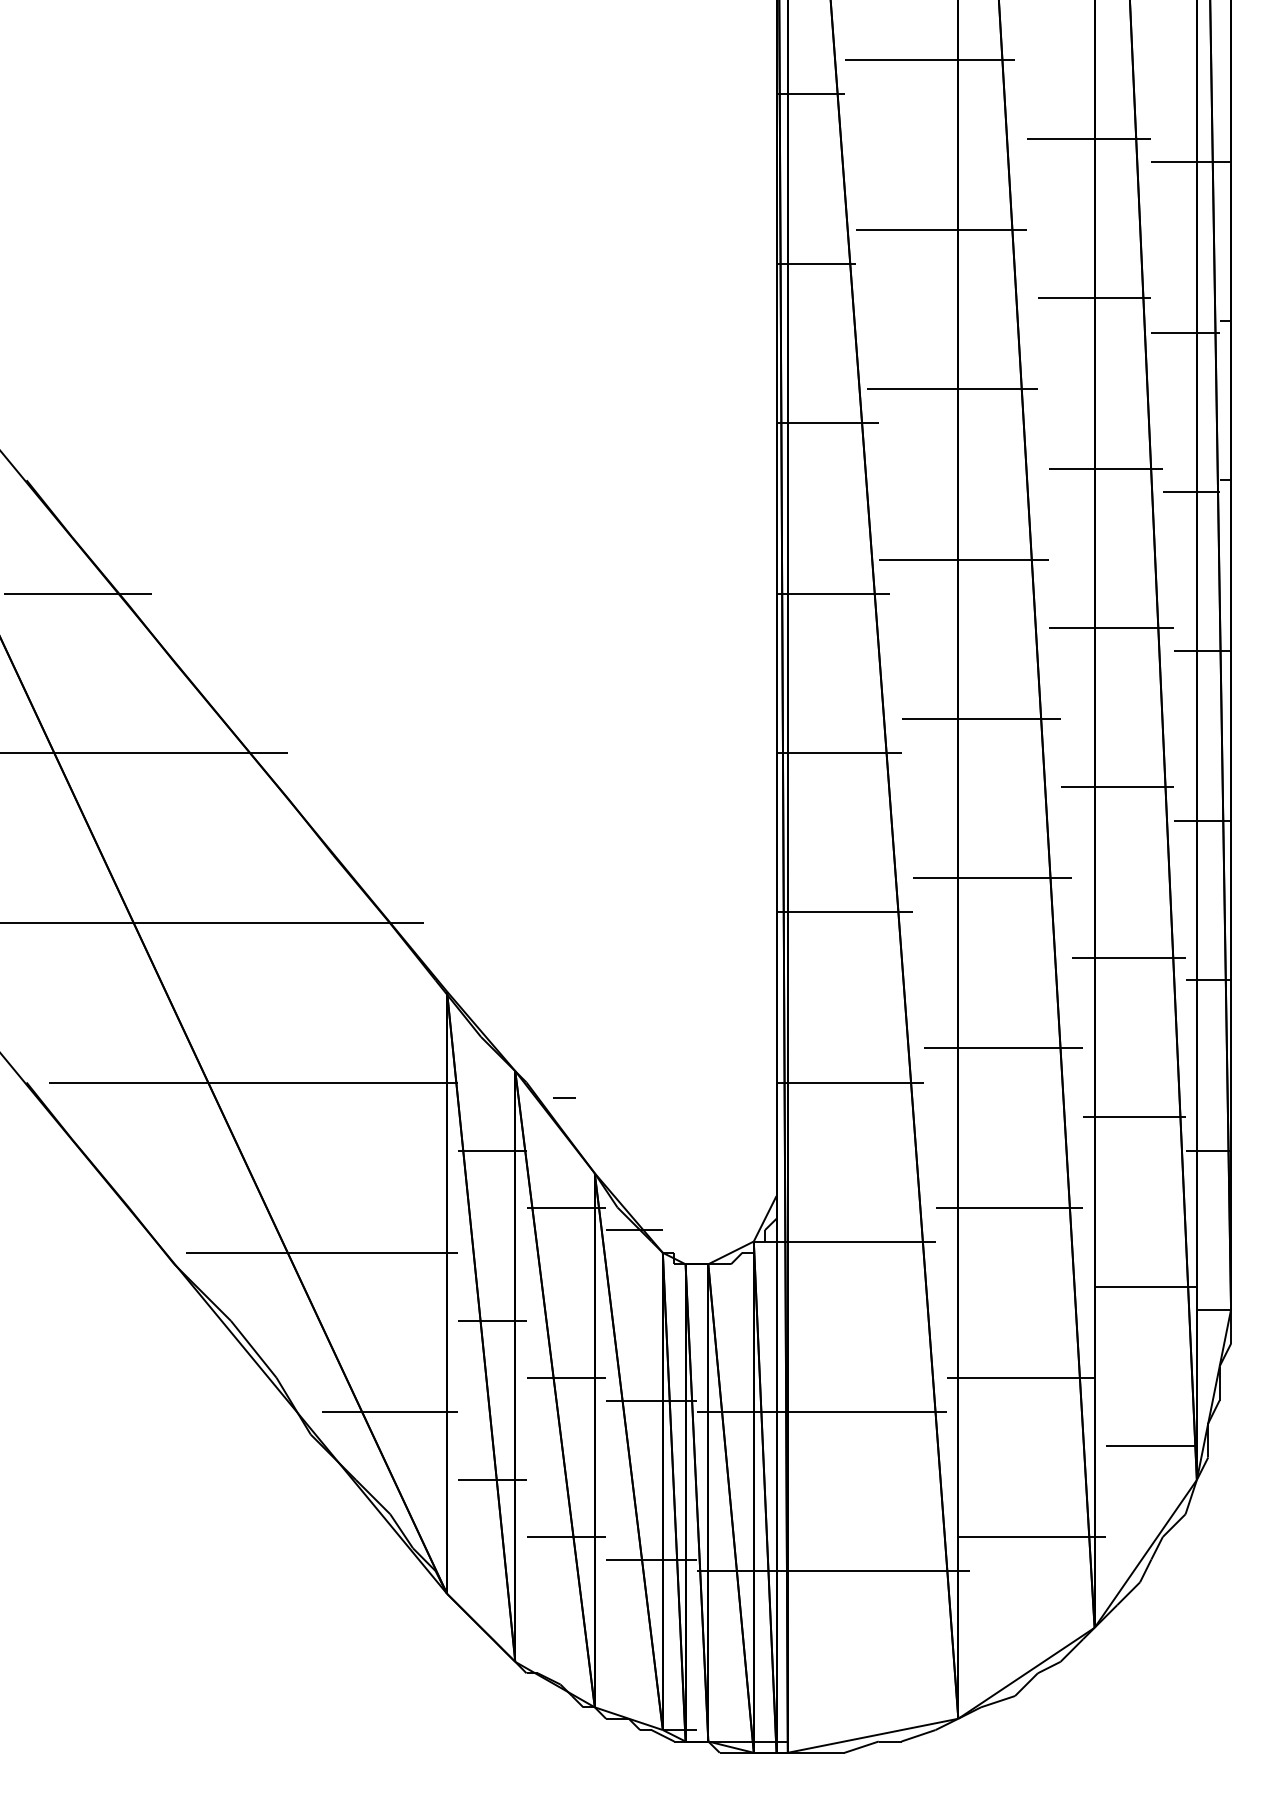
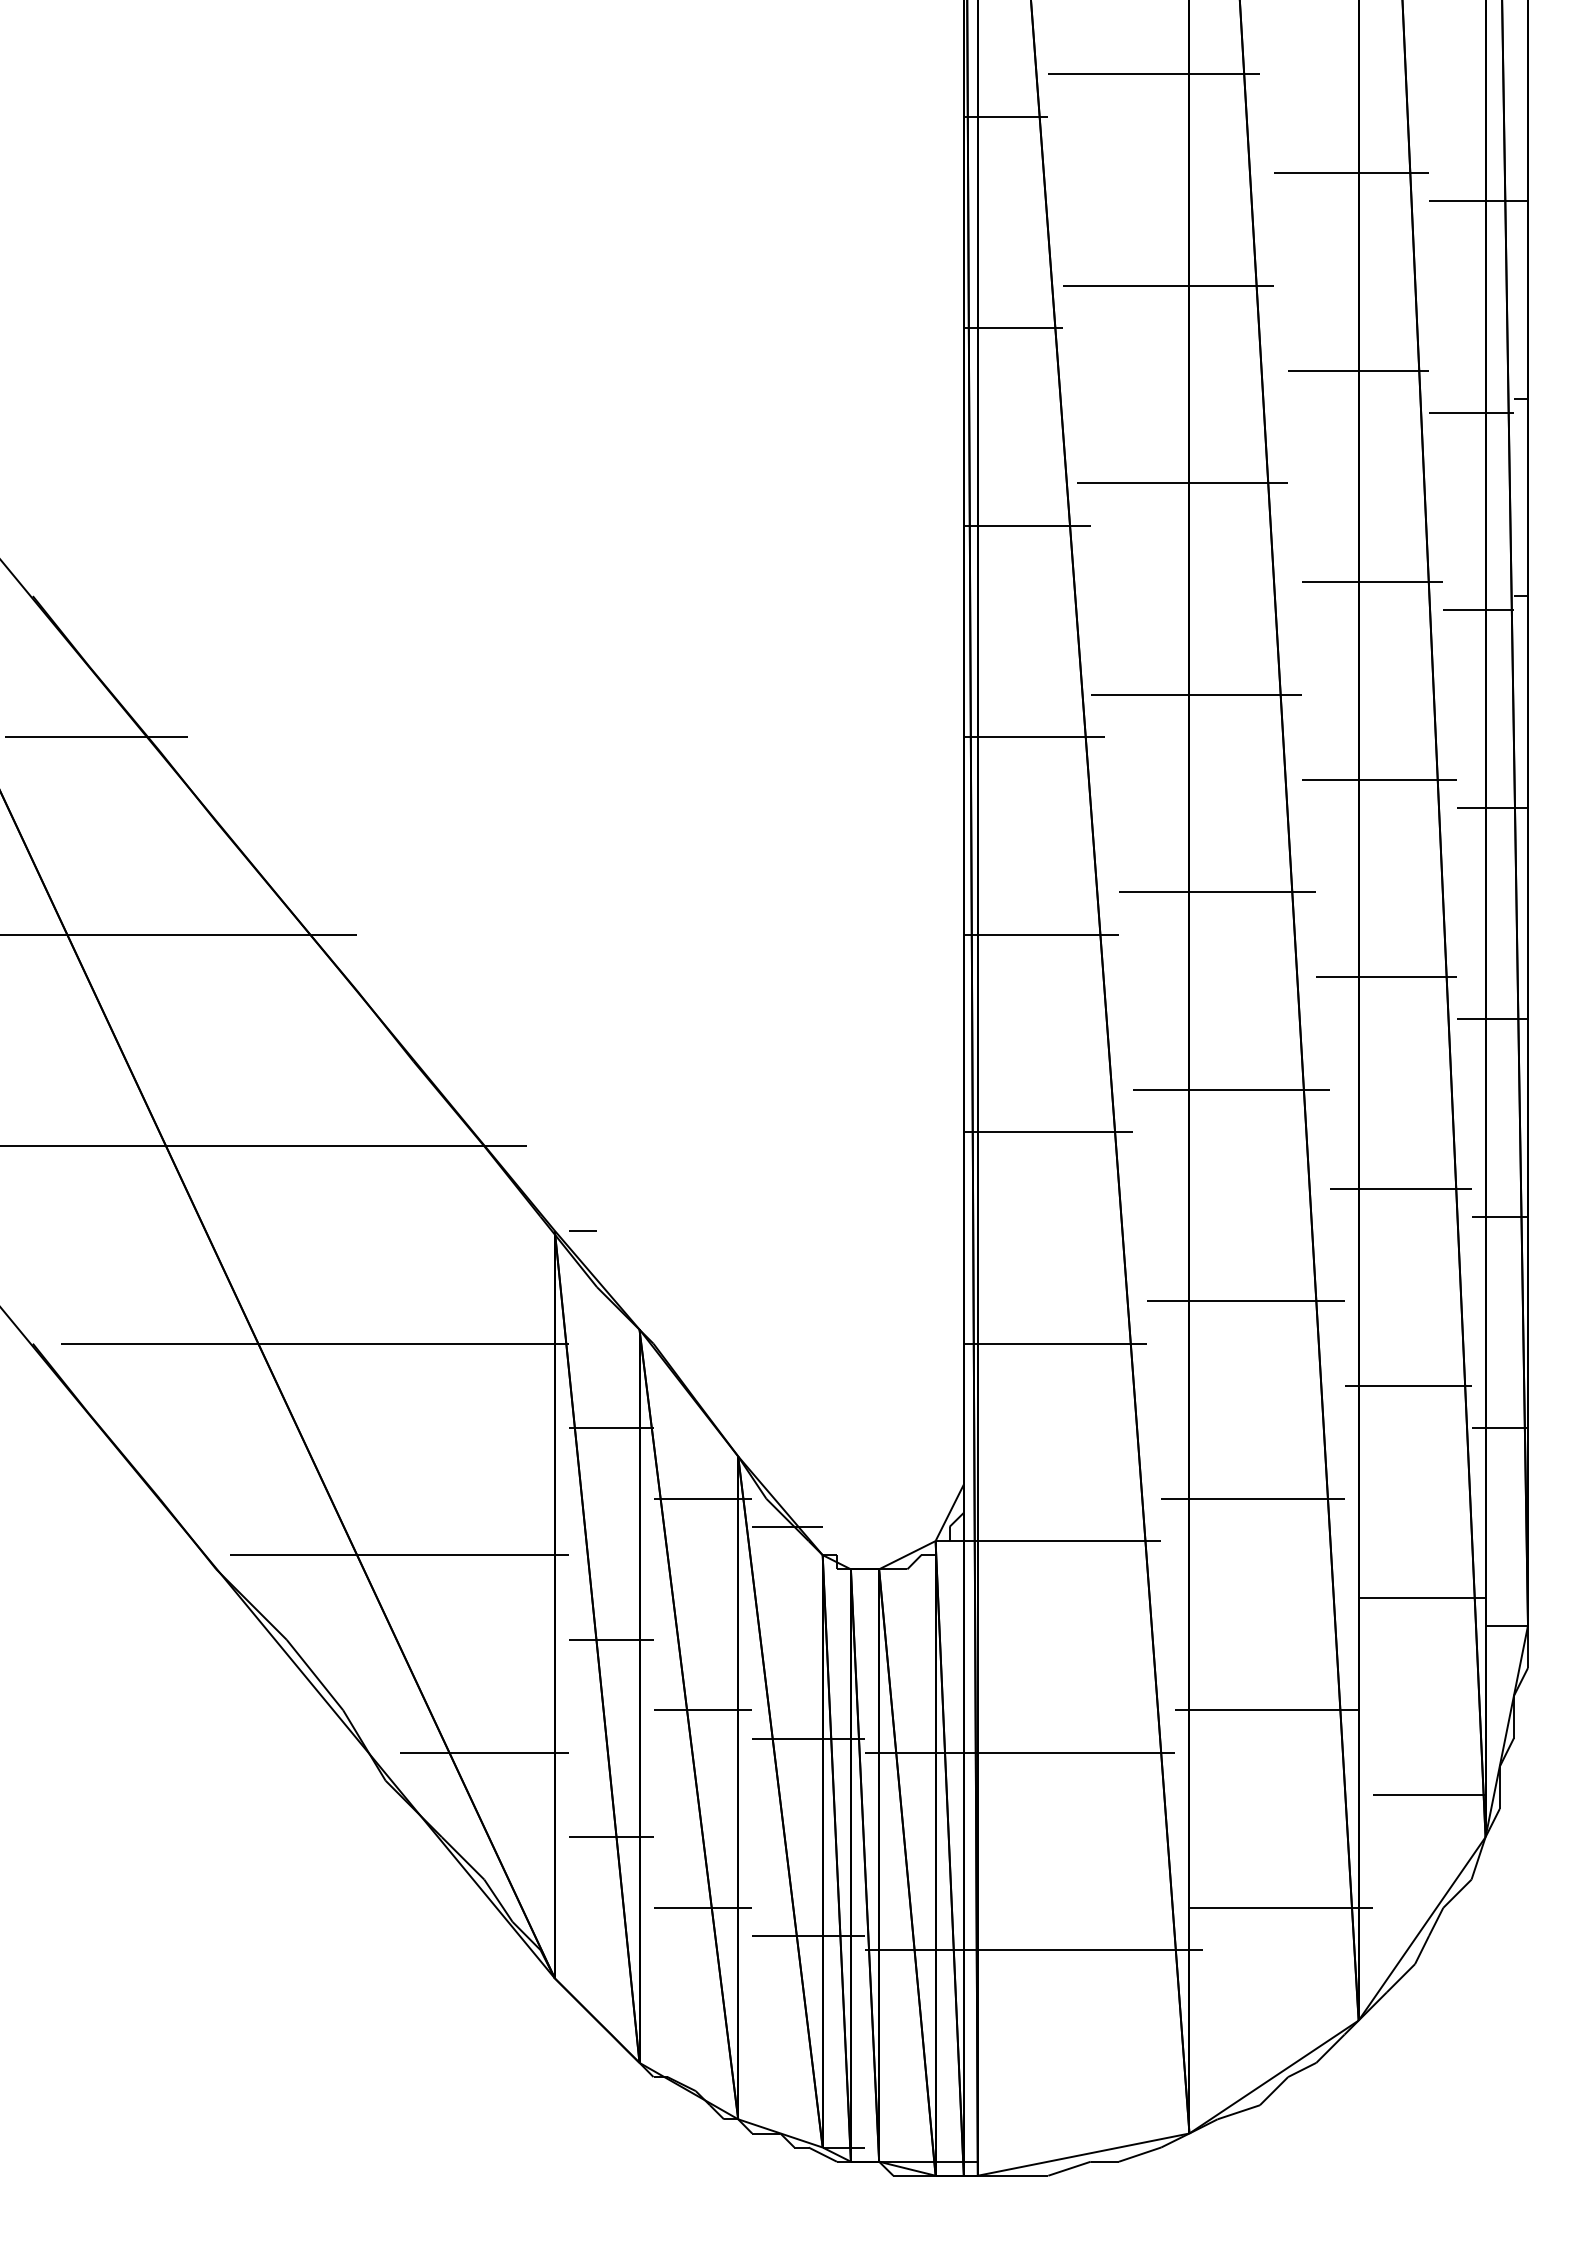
line: (564, 1097) -> (582, 1230), moved

